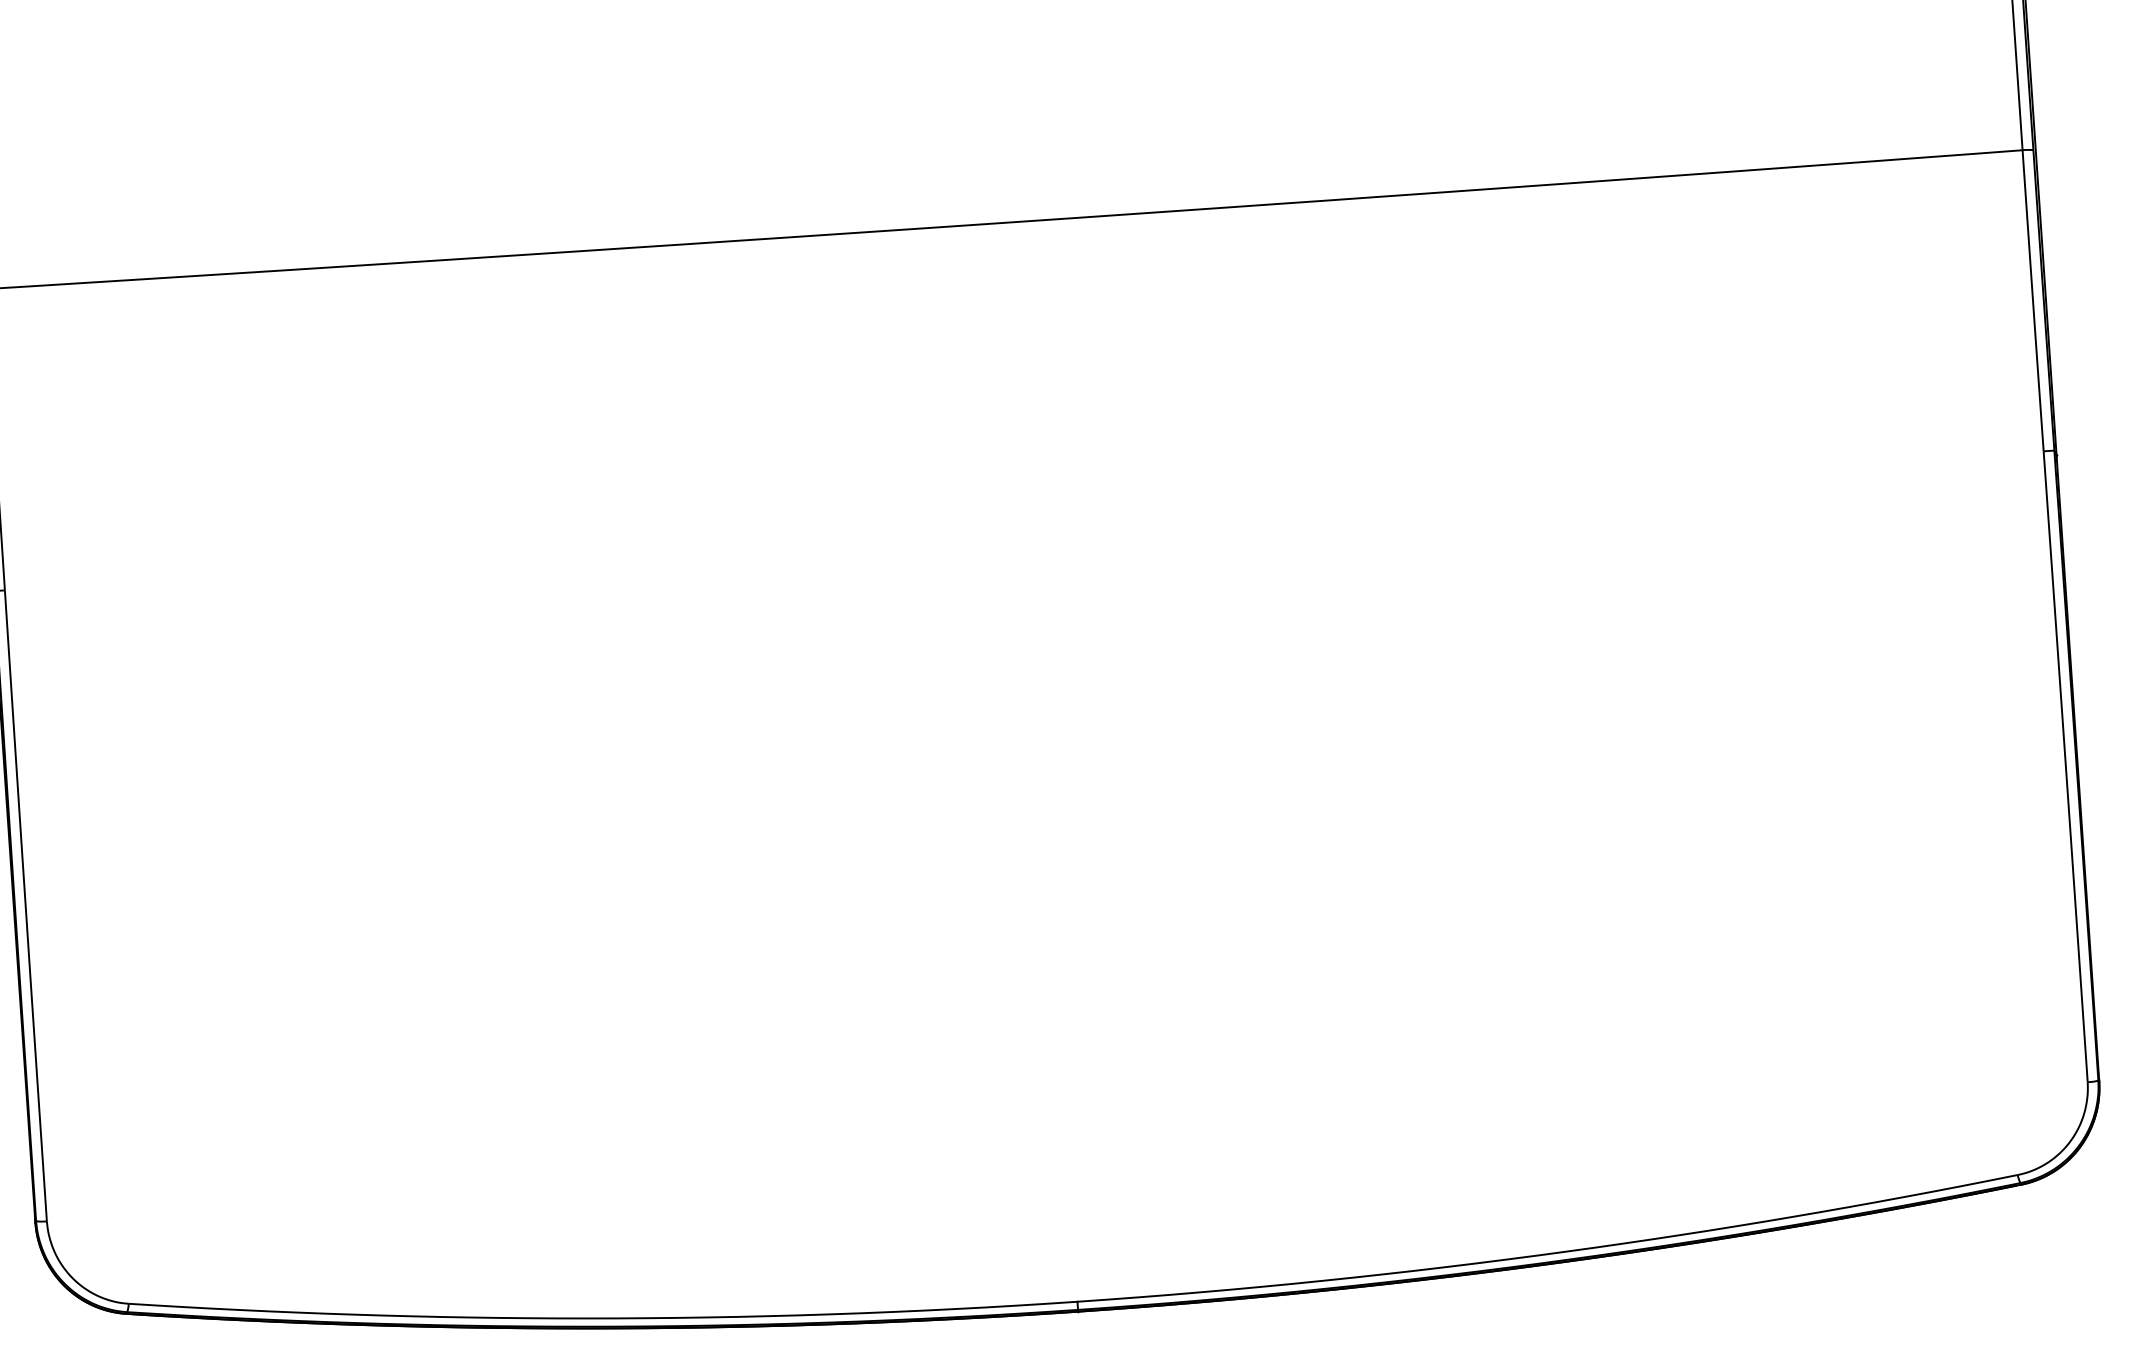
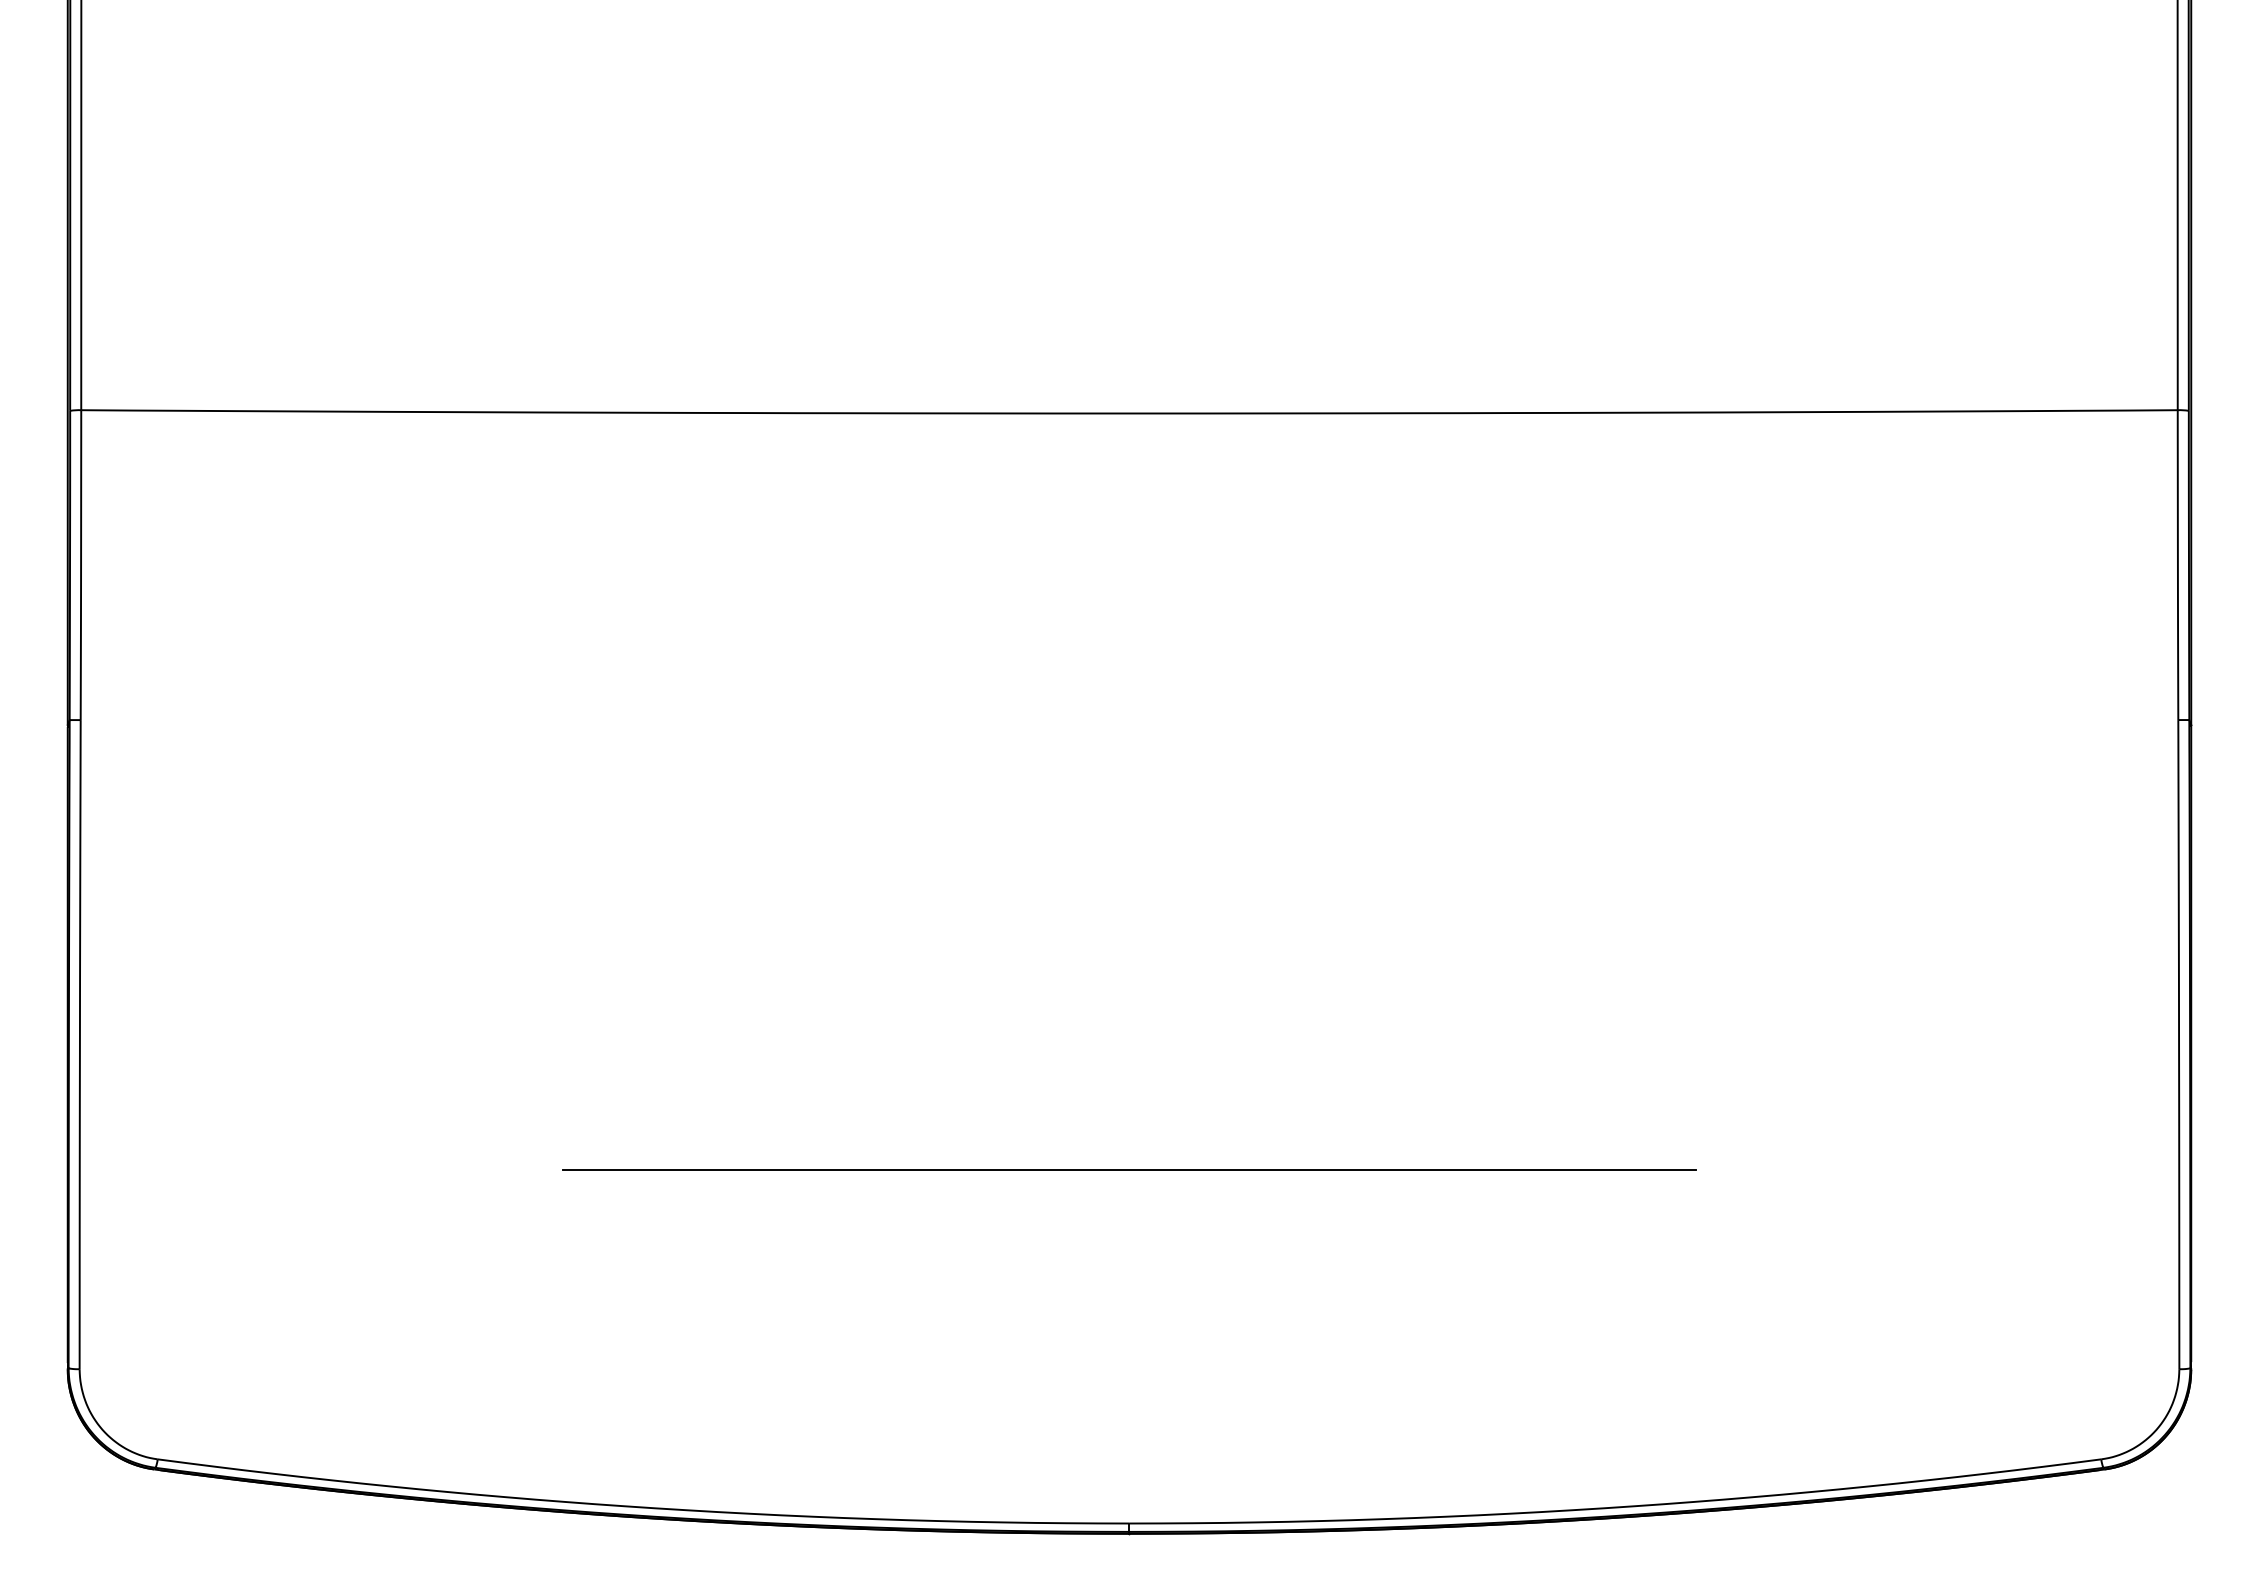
line: (1054, 958) -> (1129, 1170), added

